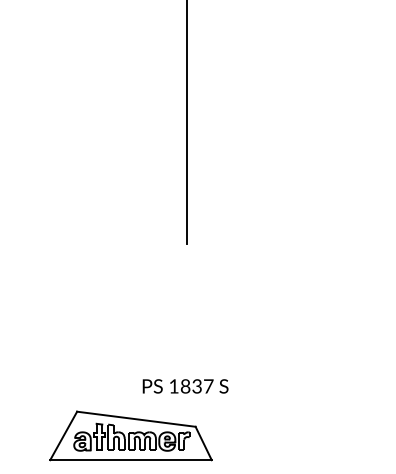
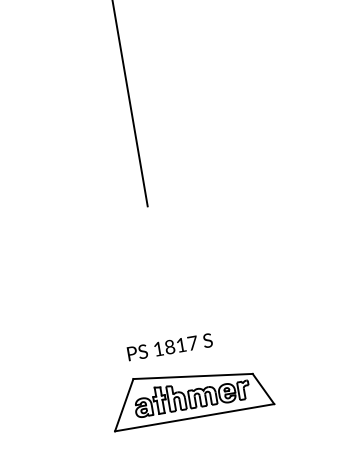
text: (196, 386) -> (180, 345), 1837 -> 1817
part: (130, 435) -> (190, 393), moved

